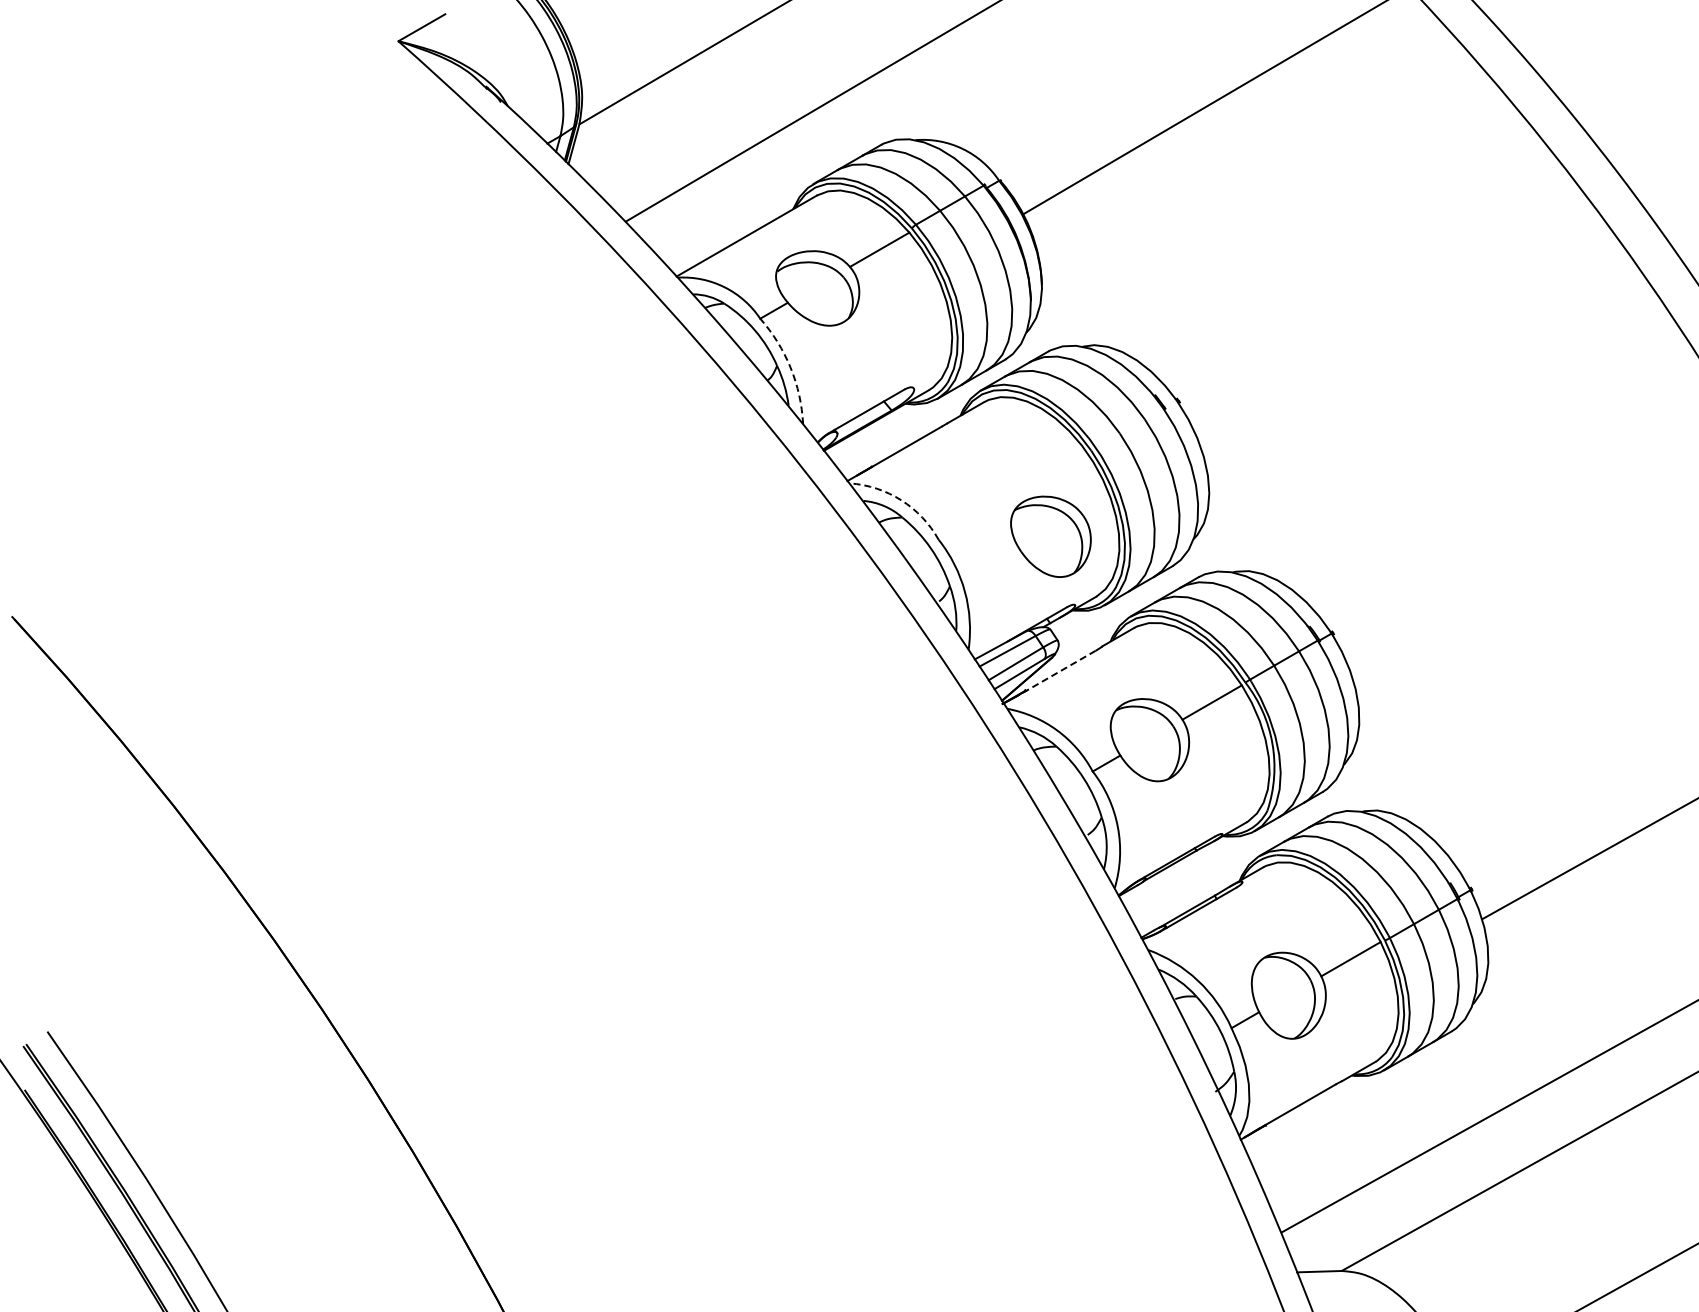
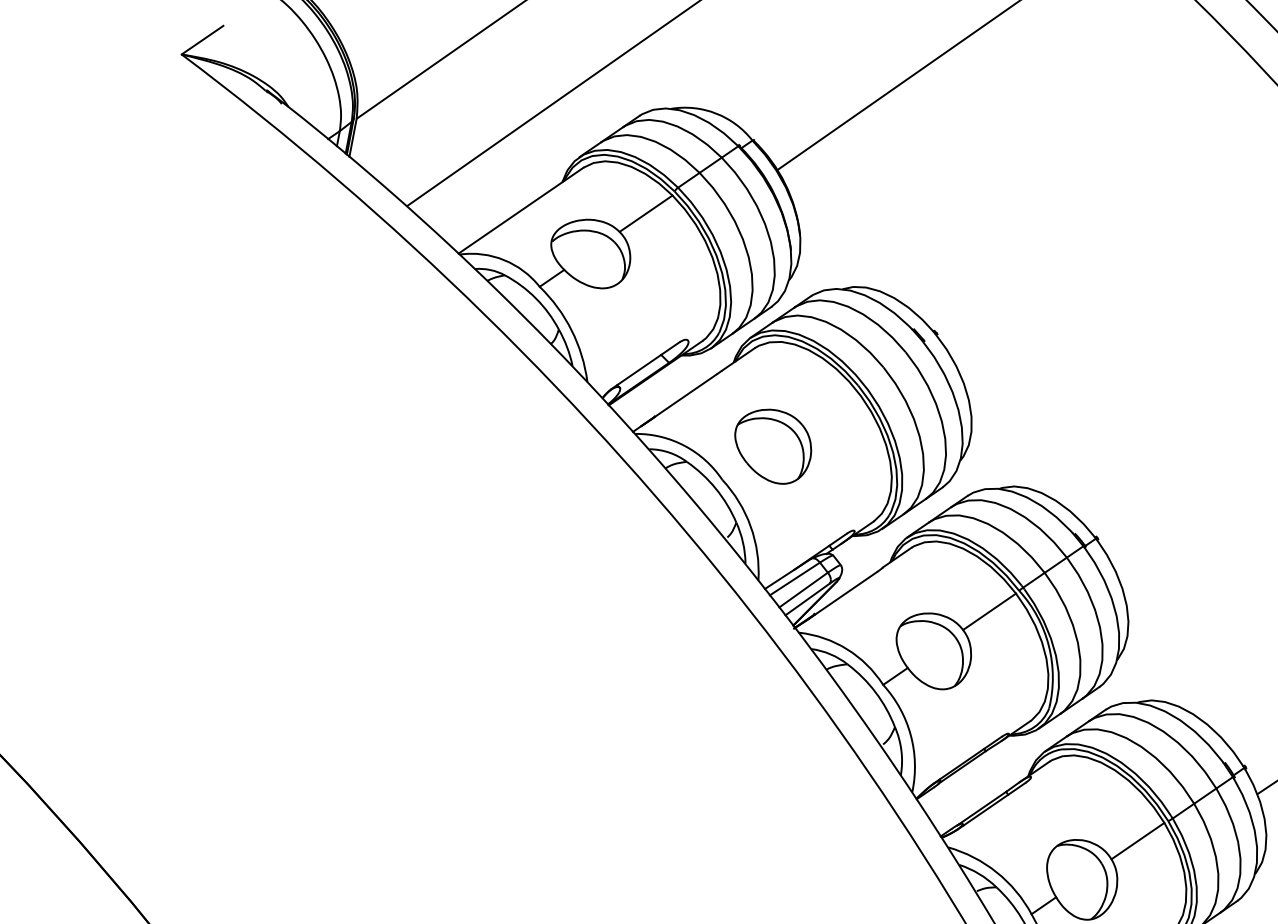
arc: (790, 367) -> (571, 330), dashed -> solid
arc: (901, 500) -> (684, 446), dashed -> solid
part: (1050, 536) -> (773, 446), moved
line: (1057, 672) -> (843, 595), dashed -> solid

